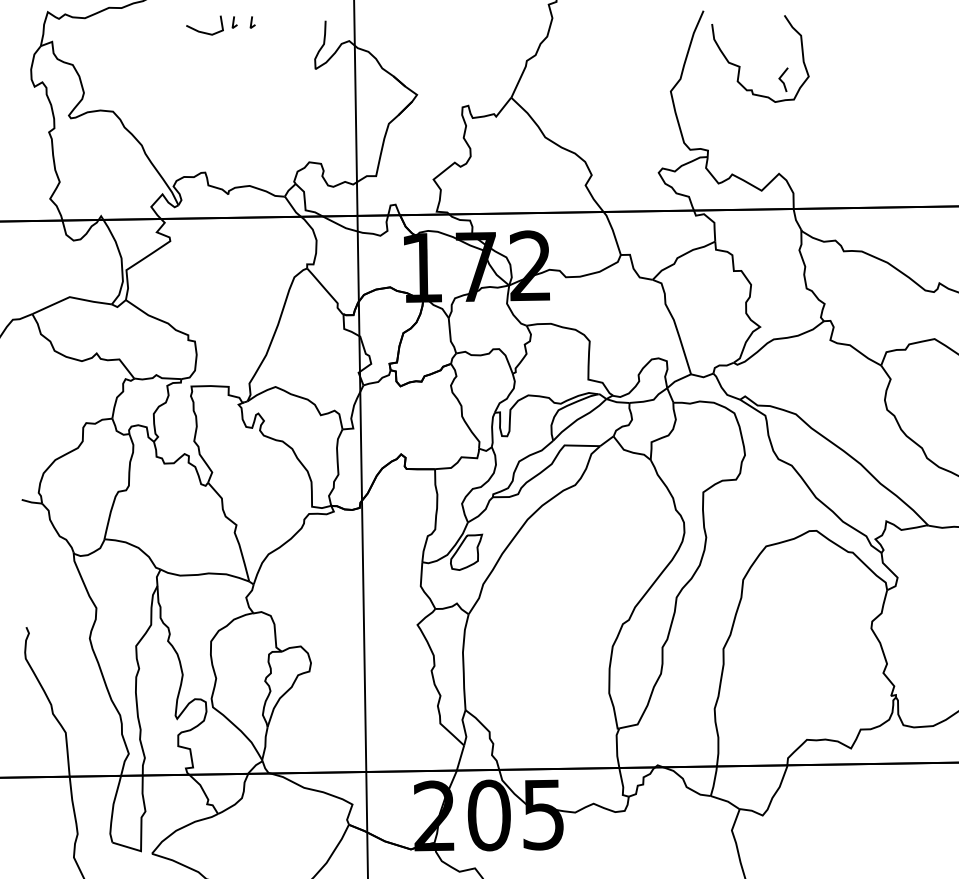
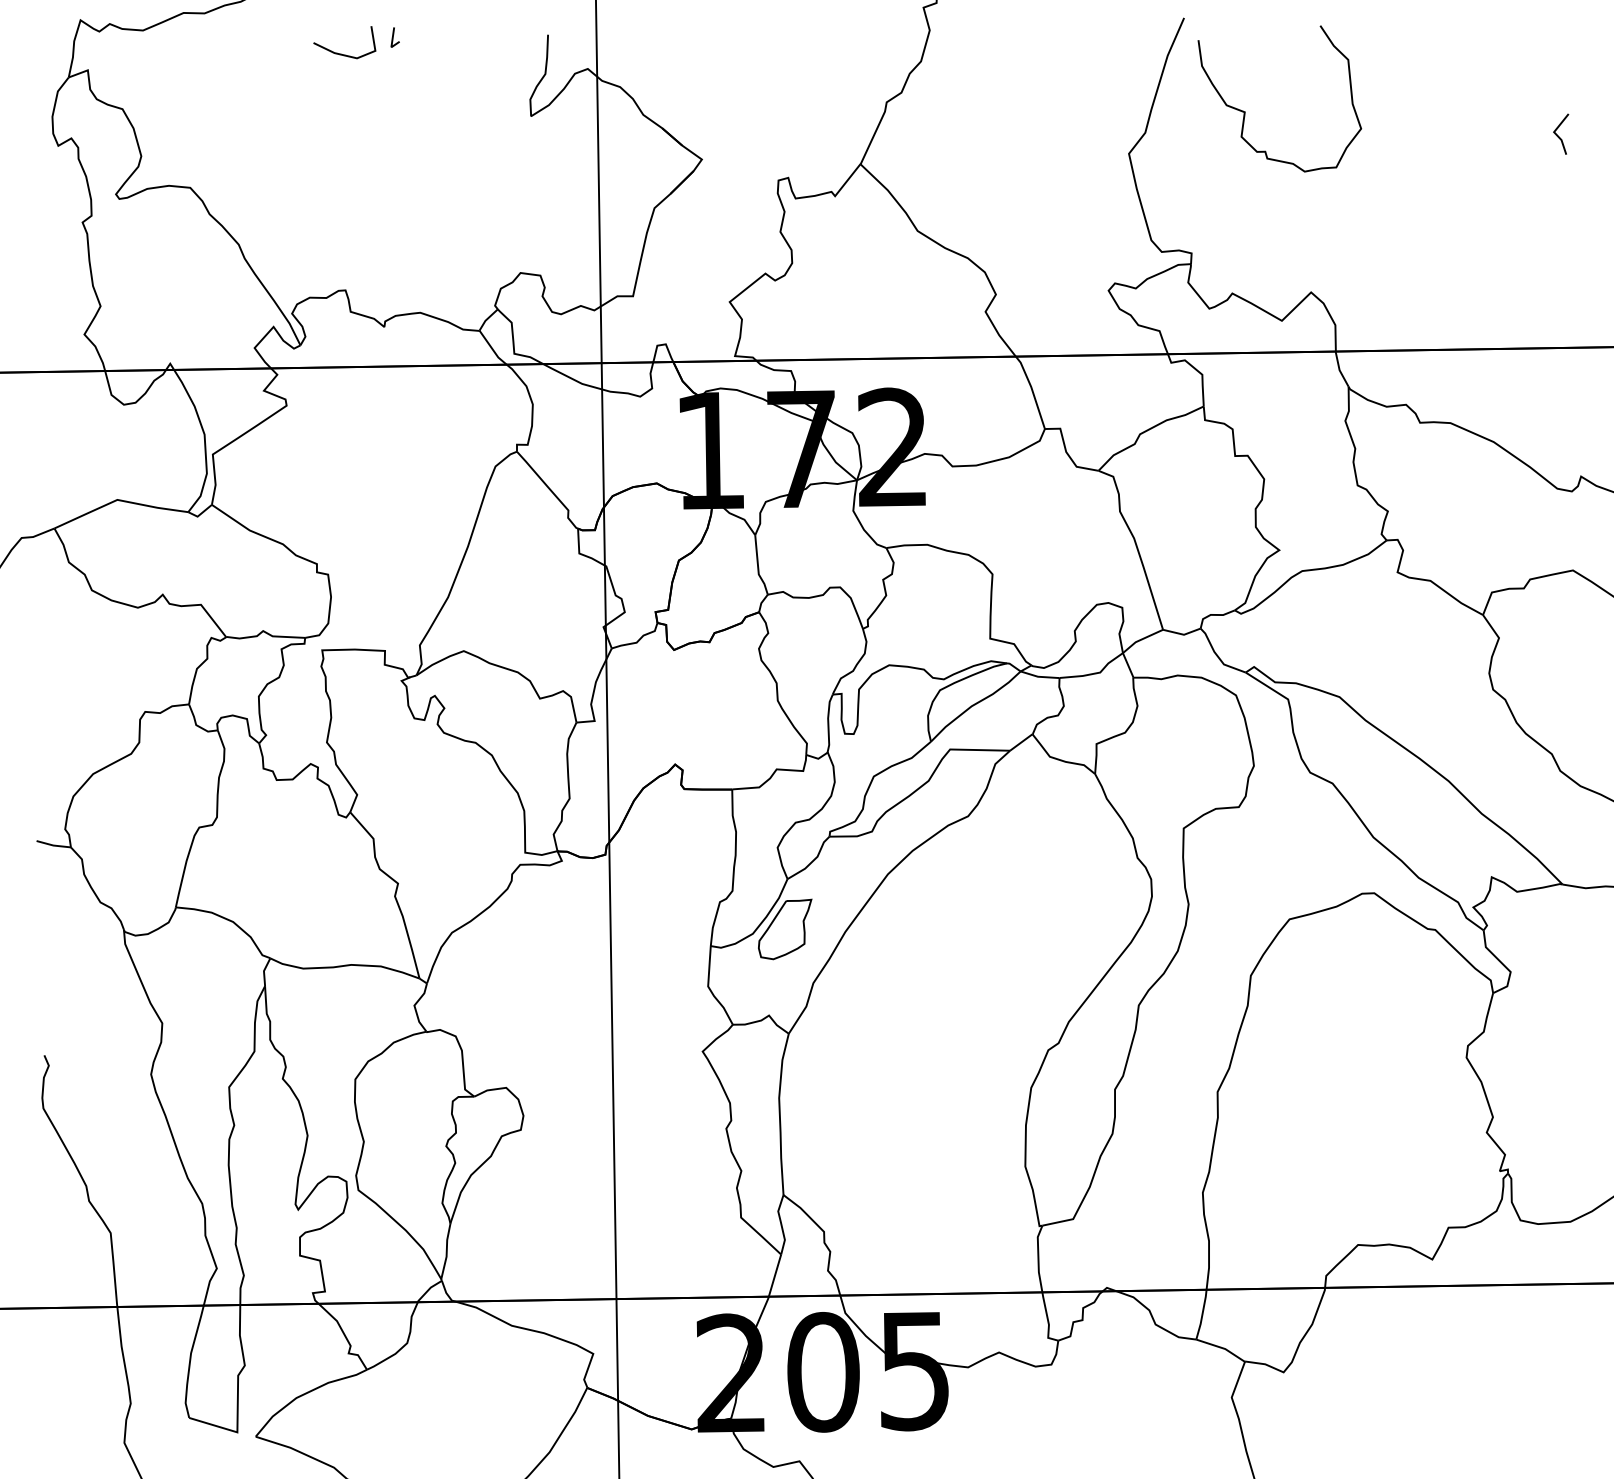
line: (252, 22) -> (424, 37), removed
line: (782, 80) -> (1559, 135), moved

